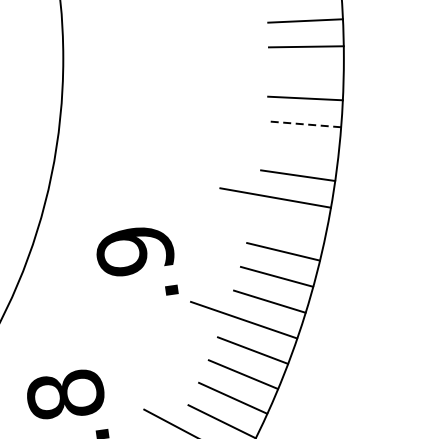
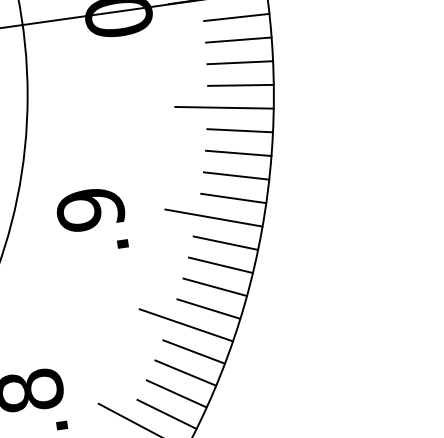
line: (287, 72) -> (224, 107), added
line: (303, 124) -> (238, 153), dashed -> solid
line: (301, 149) -> (236, 175), added
line: (288, 225) -> (225, 242), added
text: (137, 261) -> (92, 218), moved

